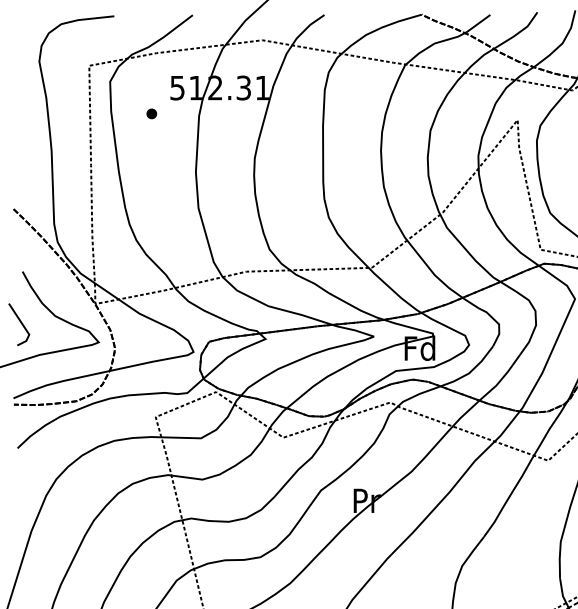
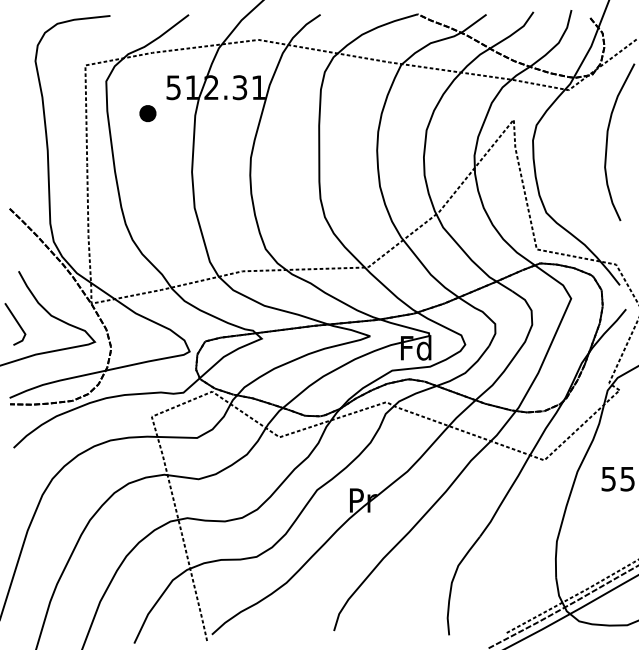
part: (151, 113) -> (147, 113), size x1.6

